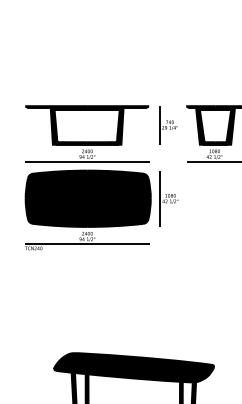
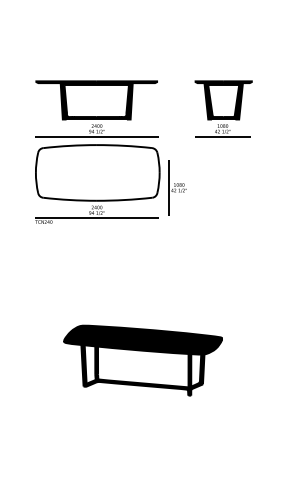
part: (168, 125) -> (177, 100), removed
fill: (87, 198) -> (97, 172), removed
part: (168, 198) -> (177, 187), moved

